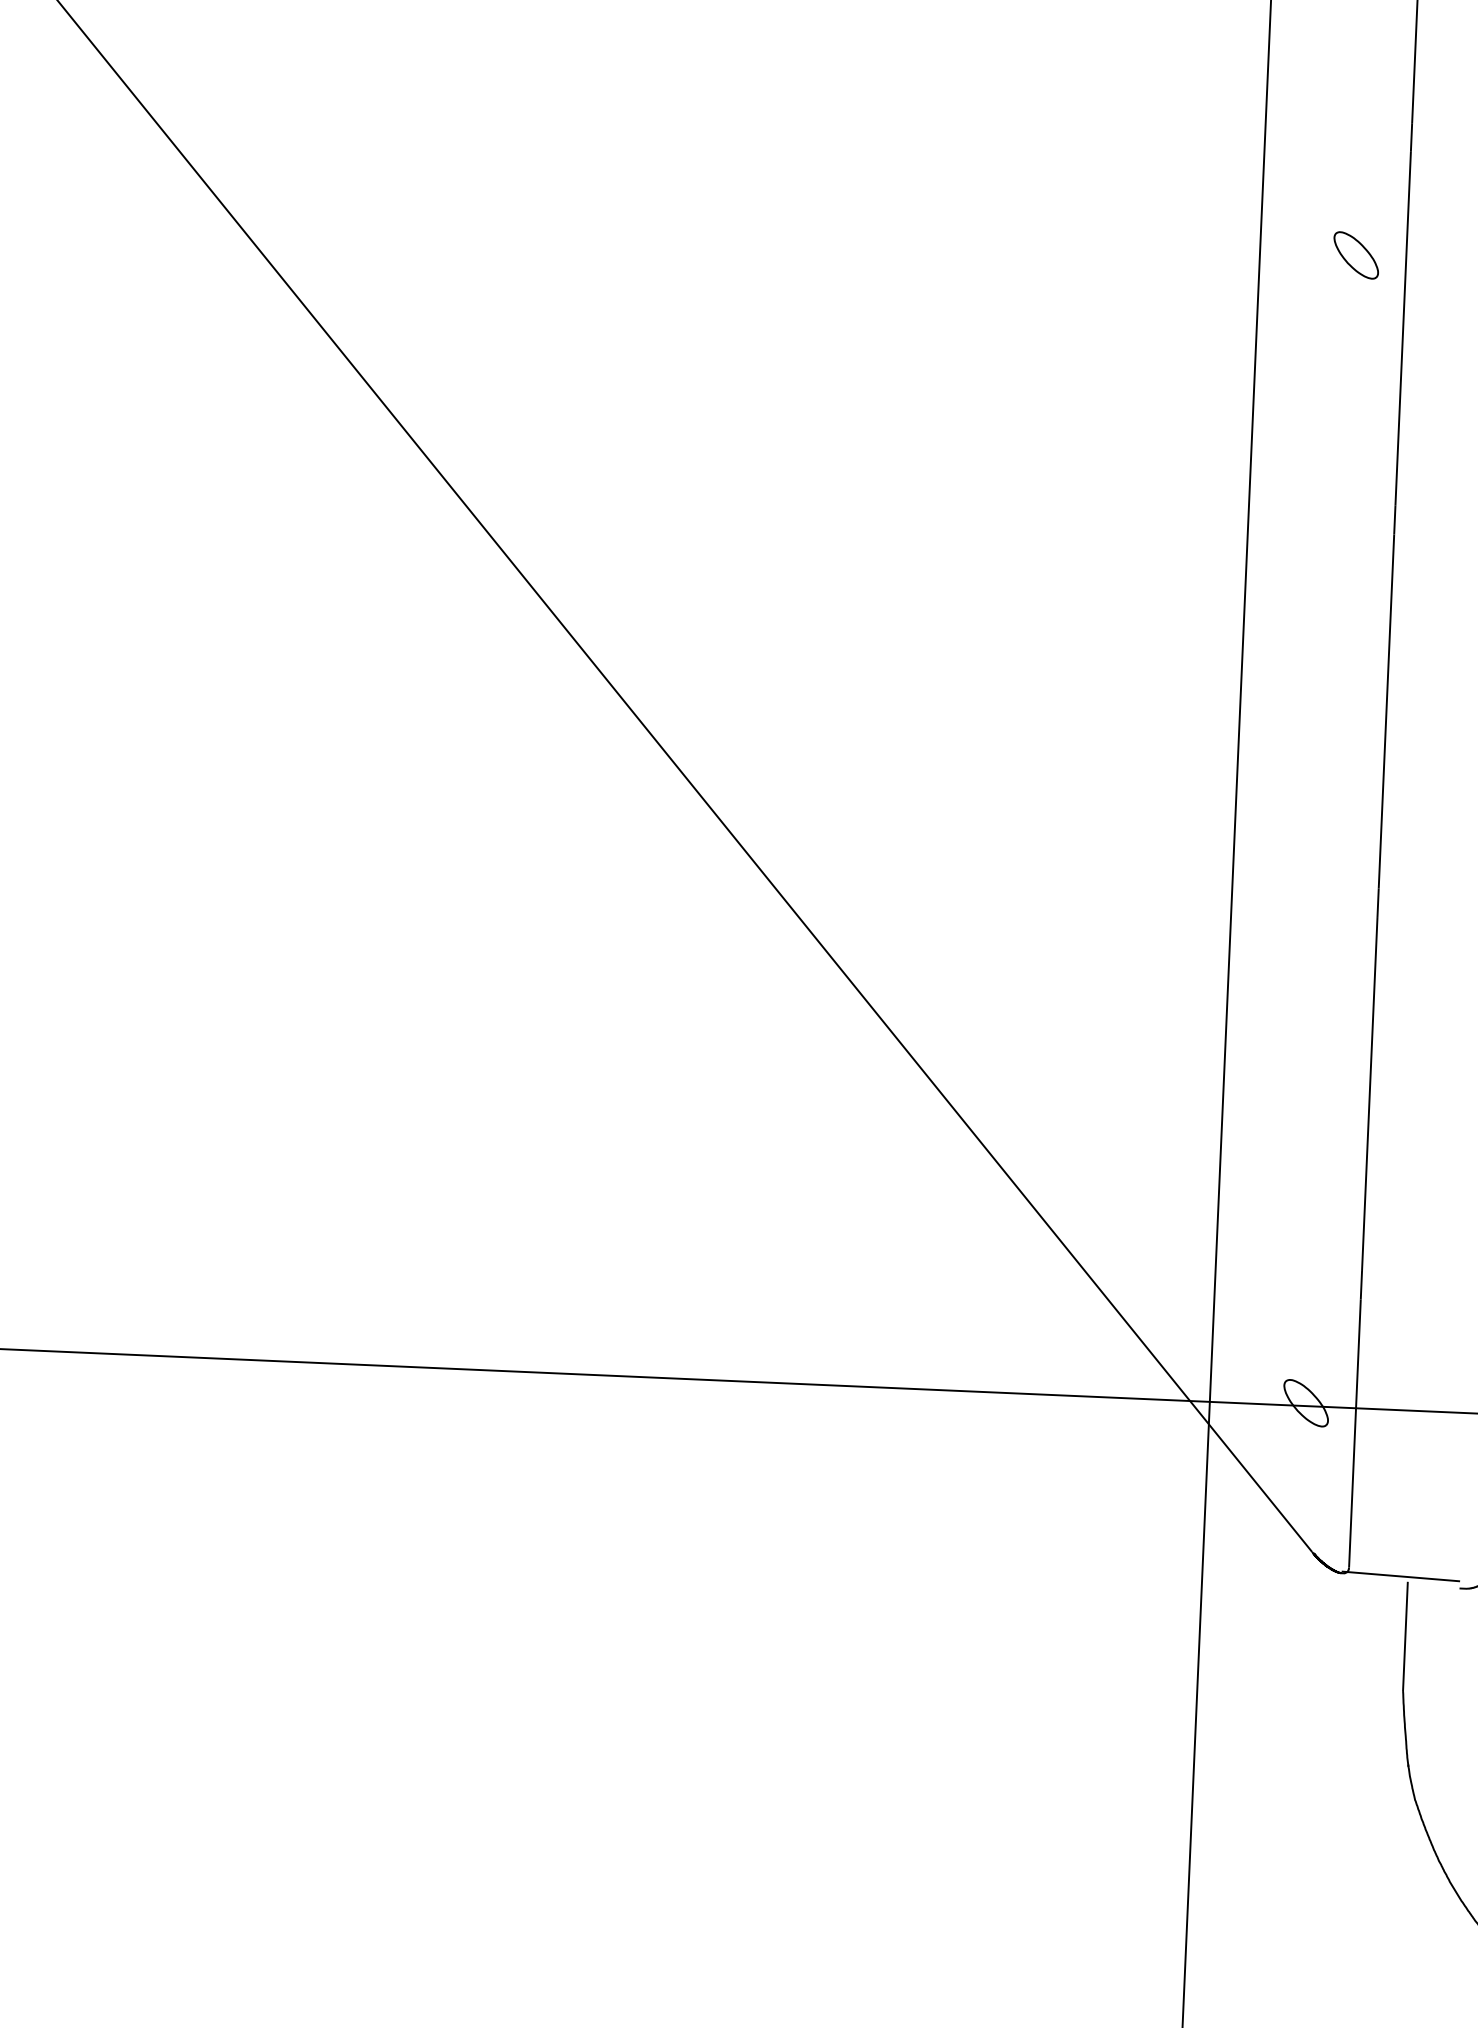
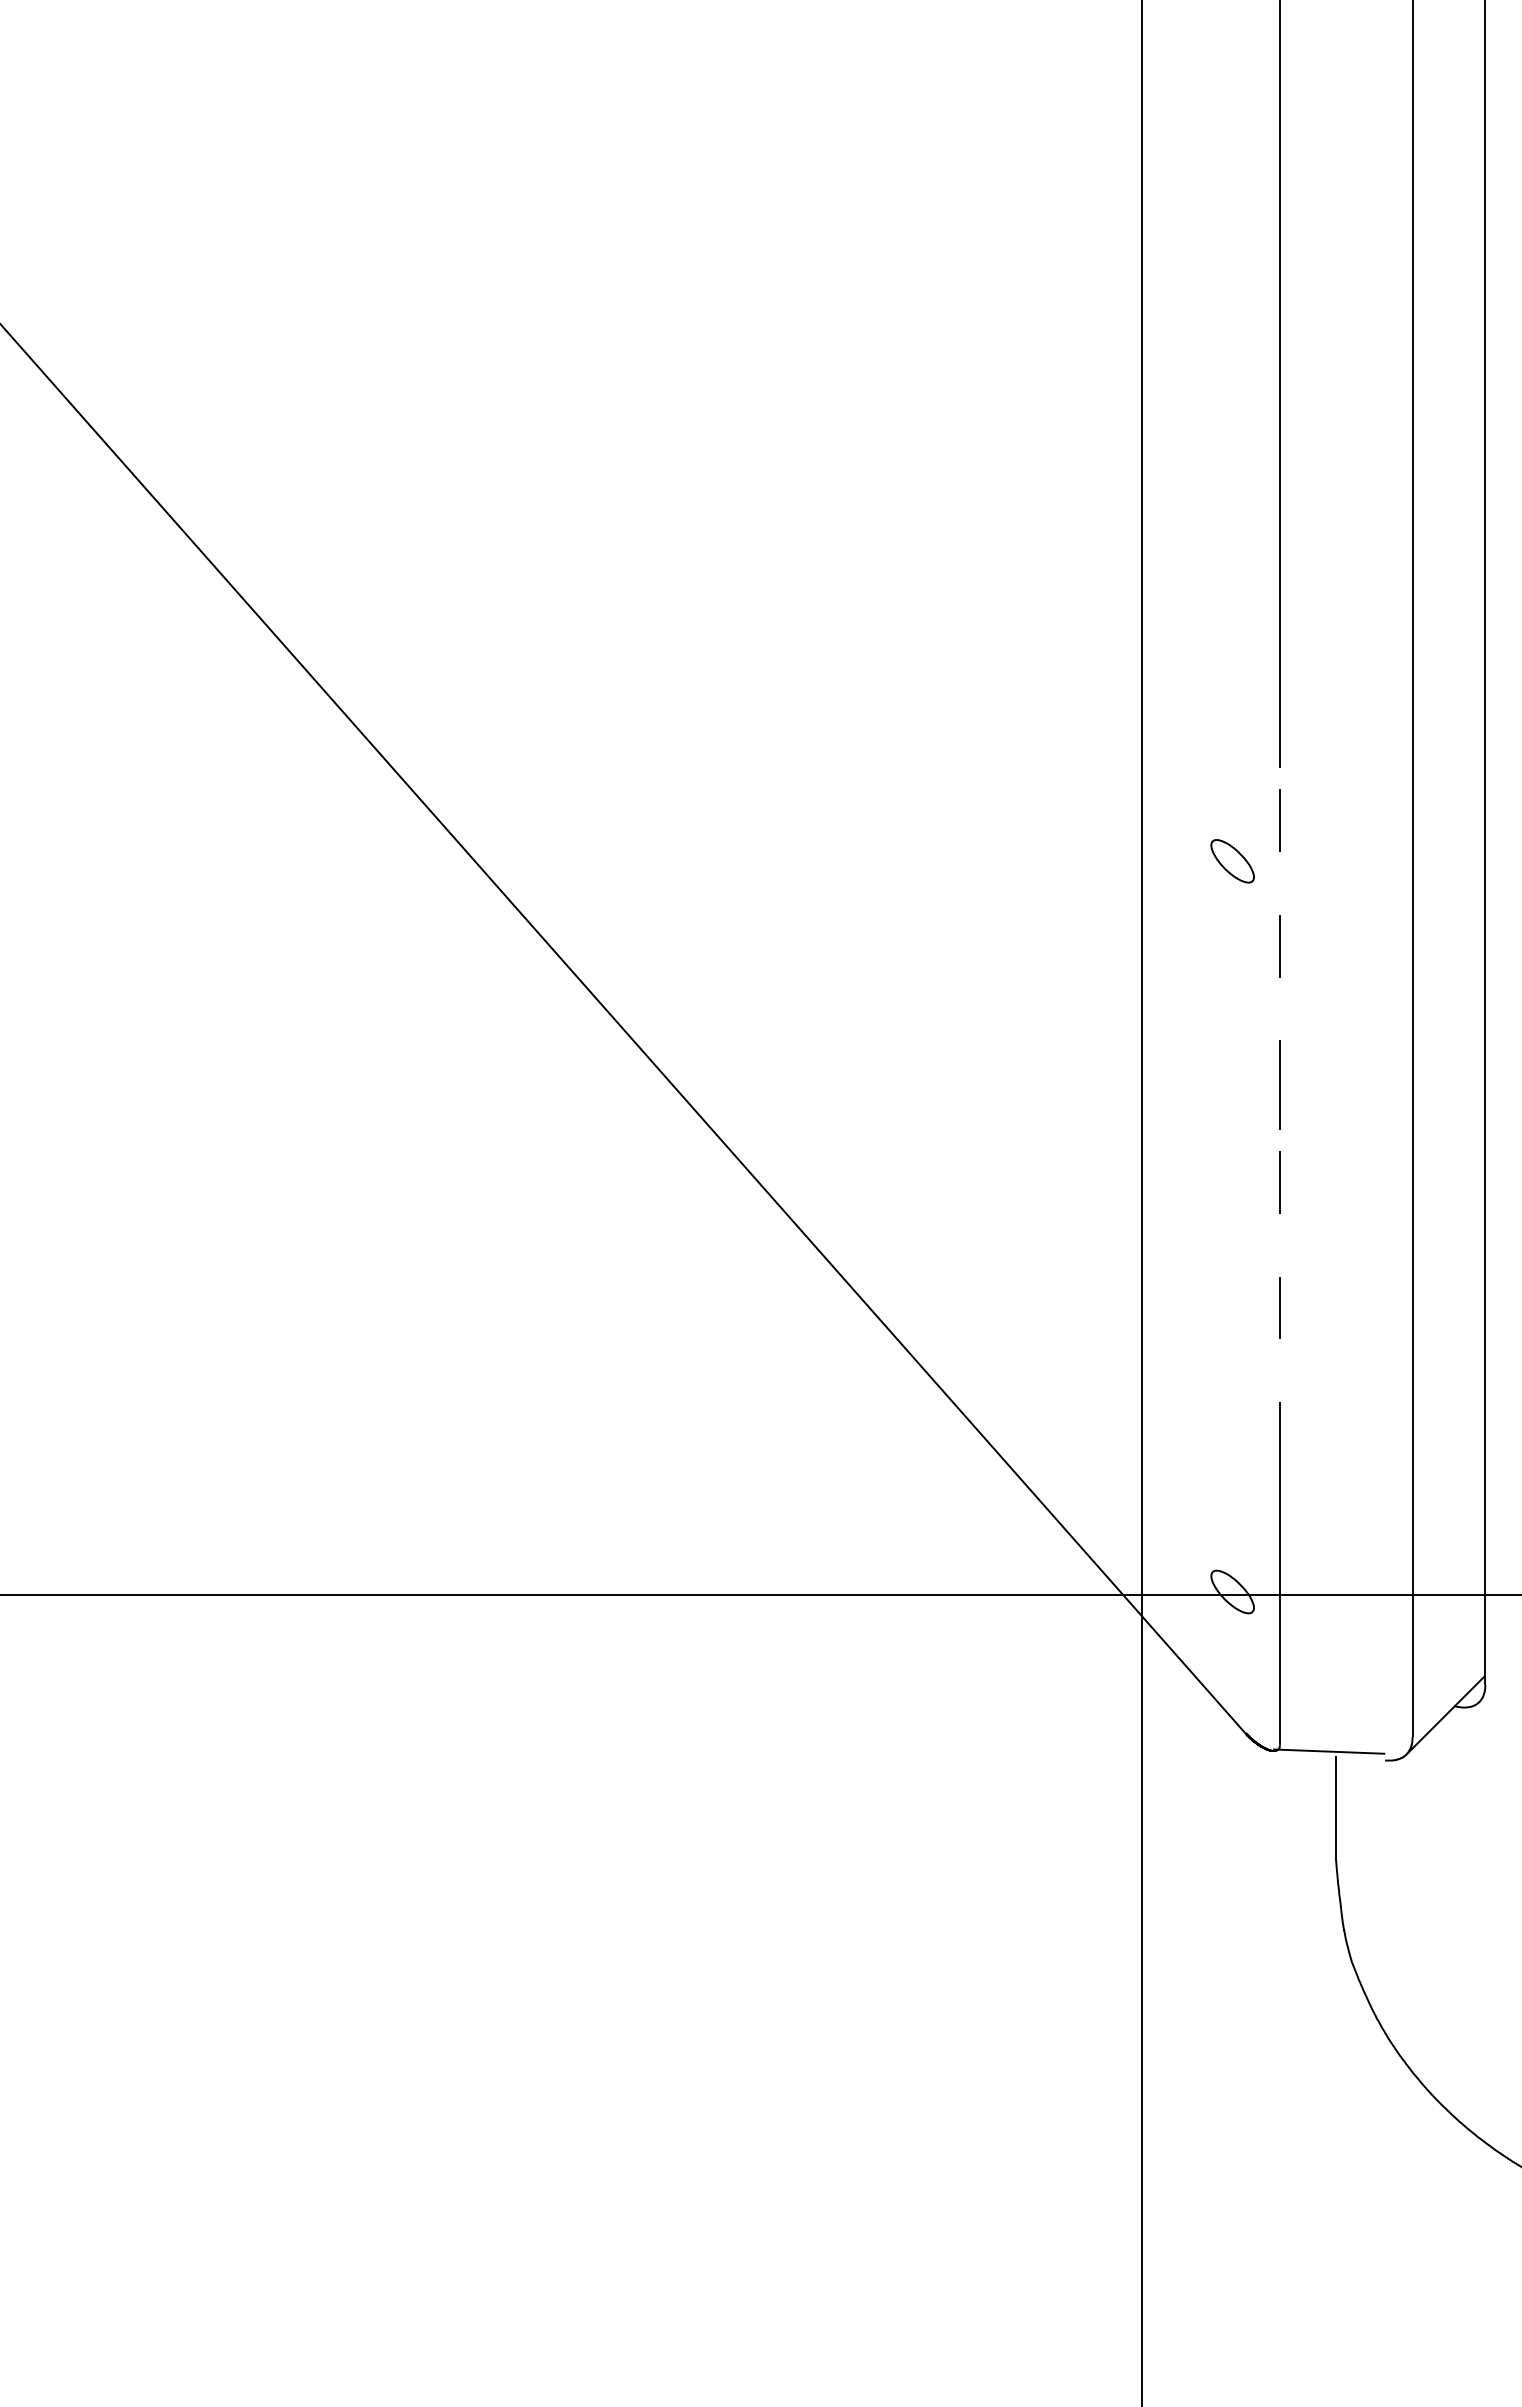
part: (1356, 255) -> (1232, 861), moved
line: (1386, 711) -> (1279, 935), solid -> dashed
line: (1369, 1092) -> (1279, 1296), solid -> dashed

